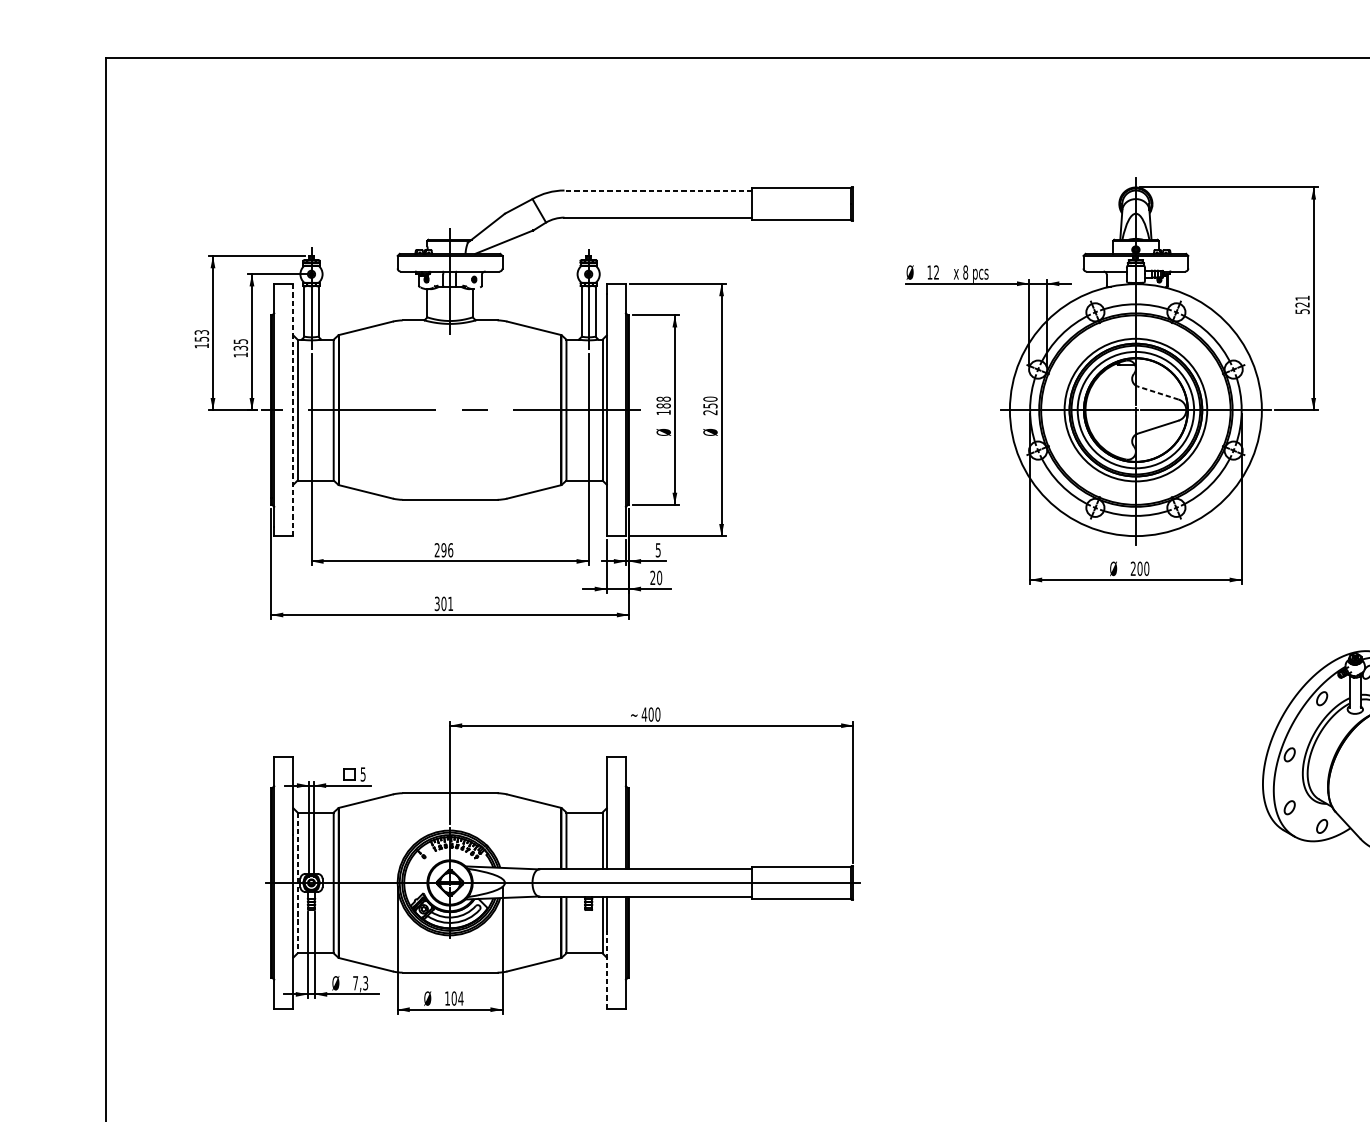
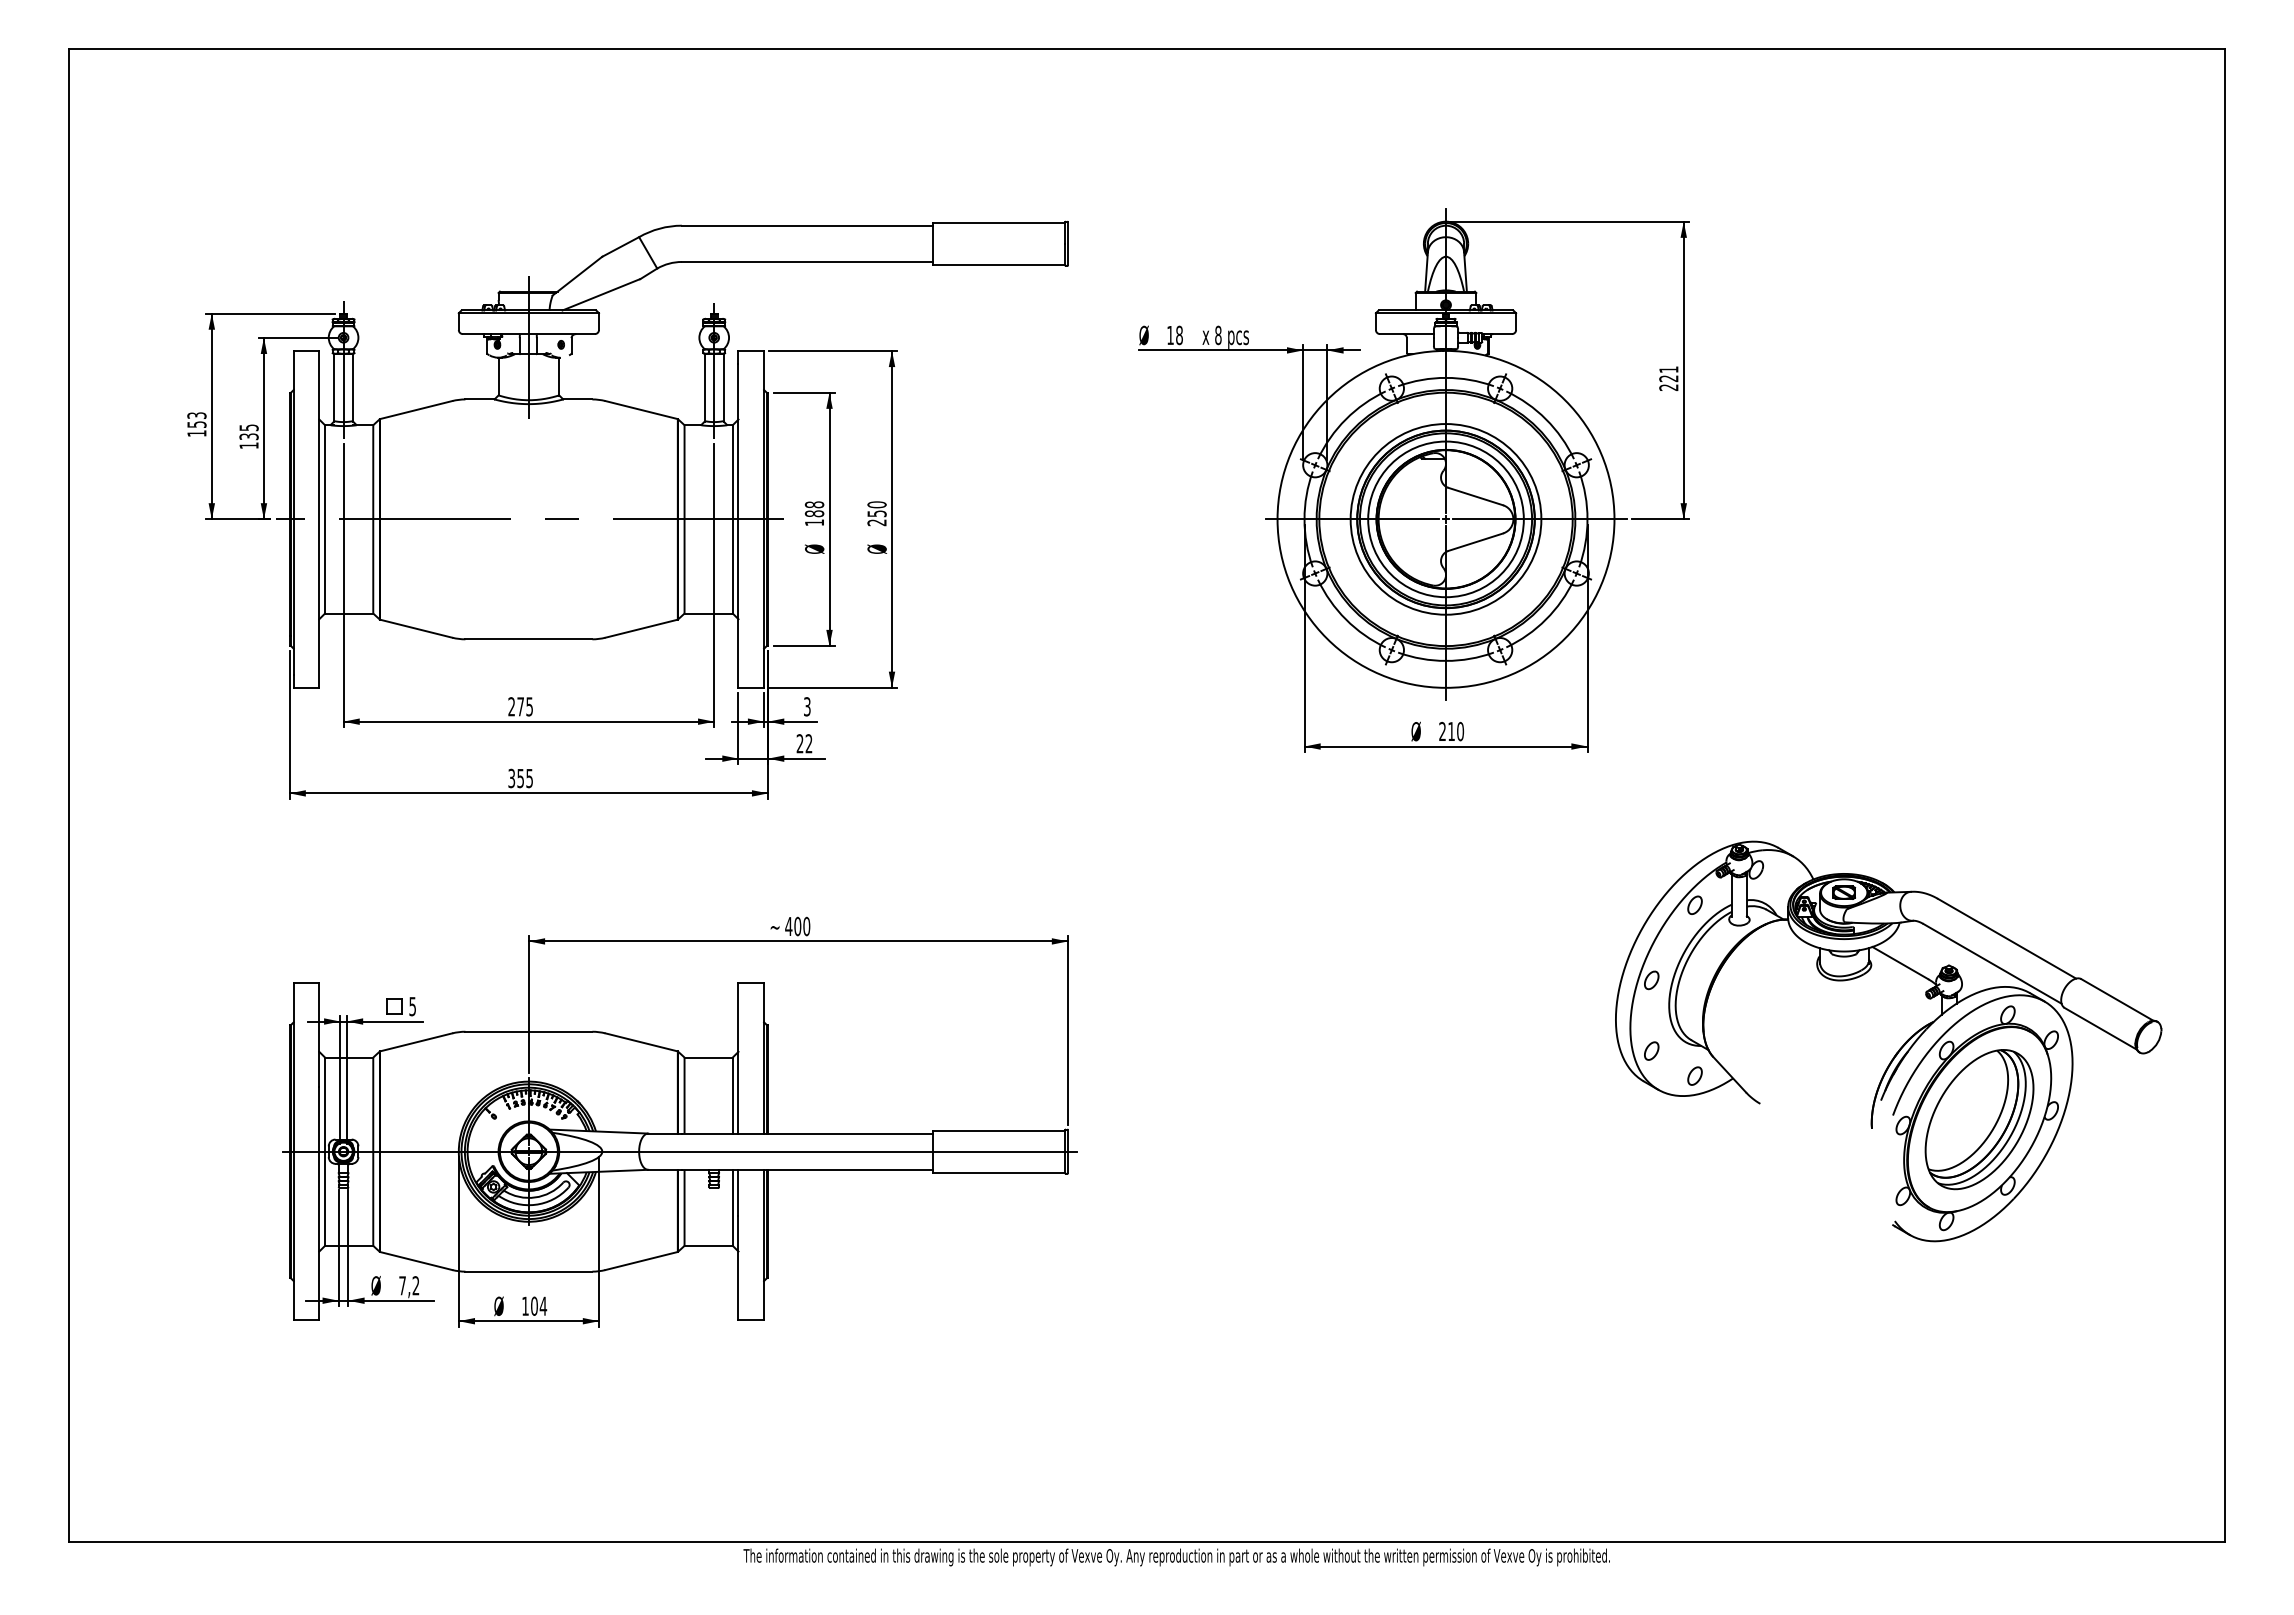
line: (658, 190) -> (807, 225), dashed -> solid
text: (936, 272) -> (1179, 335), 12 -> 18
text: (1302, 311) -> (1668, 387), 521 -> 221
line: (1157, 392) -> (1475, 496), dashed -> solid
line: (293, 410) -> (319, 519), dashed -> solid
text: (447, 550) -> (525, 706), 296 -> 275
text: (658, 550) -> (807, 706), 5 -> 3
text: (1140, 568) -> (1451, 731), 200 -> 210
text: (659, 577) -> (808, 743), 20 -> 22
text: (446, 603) -> (524, 778), 301 -> 355
line: (297, 883) -> (325, 1152), dashed -> solid
line: (606, 970) -> (738, 1268), dashed -> solid
text: (365, 983) -> (415, 1285), 7,3 -> 7,2

